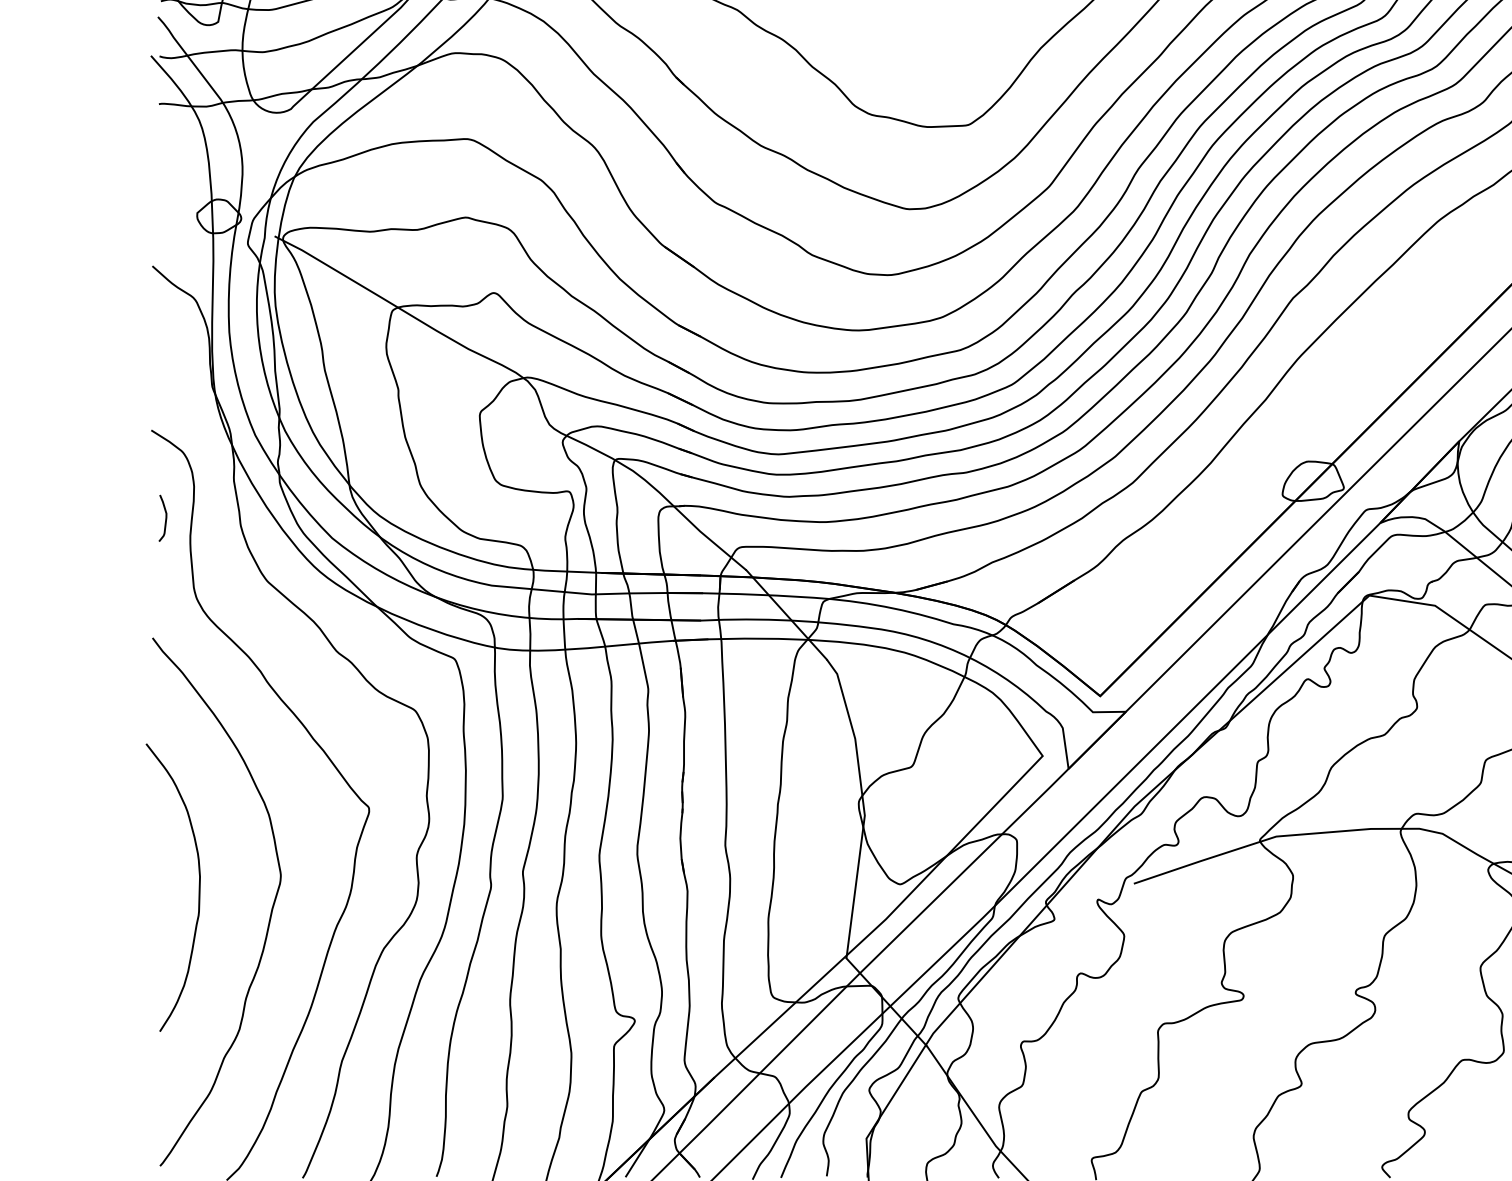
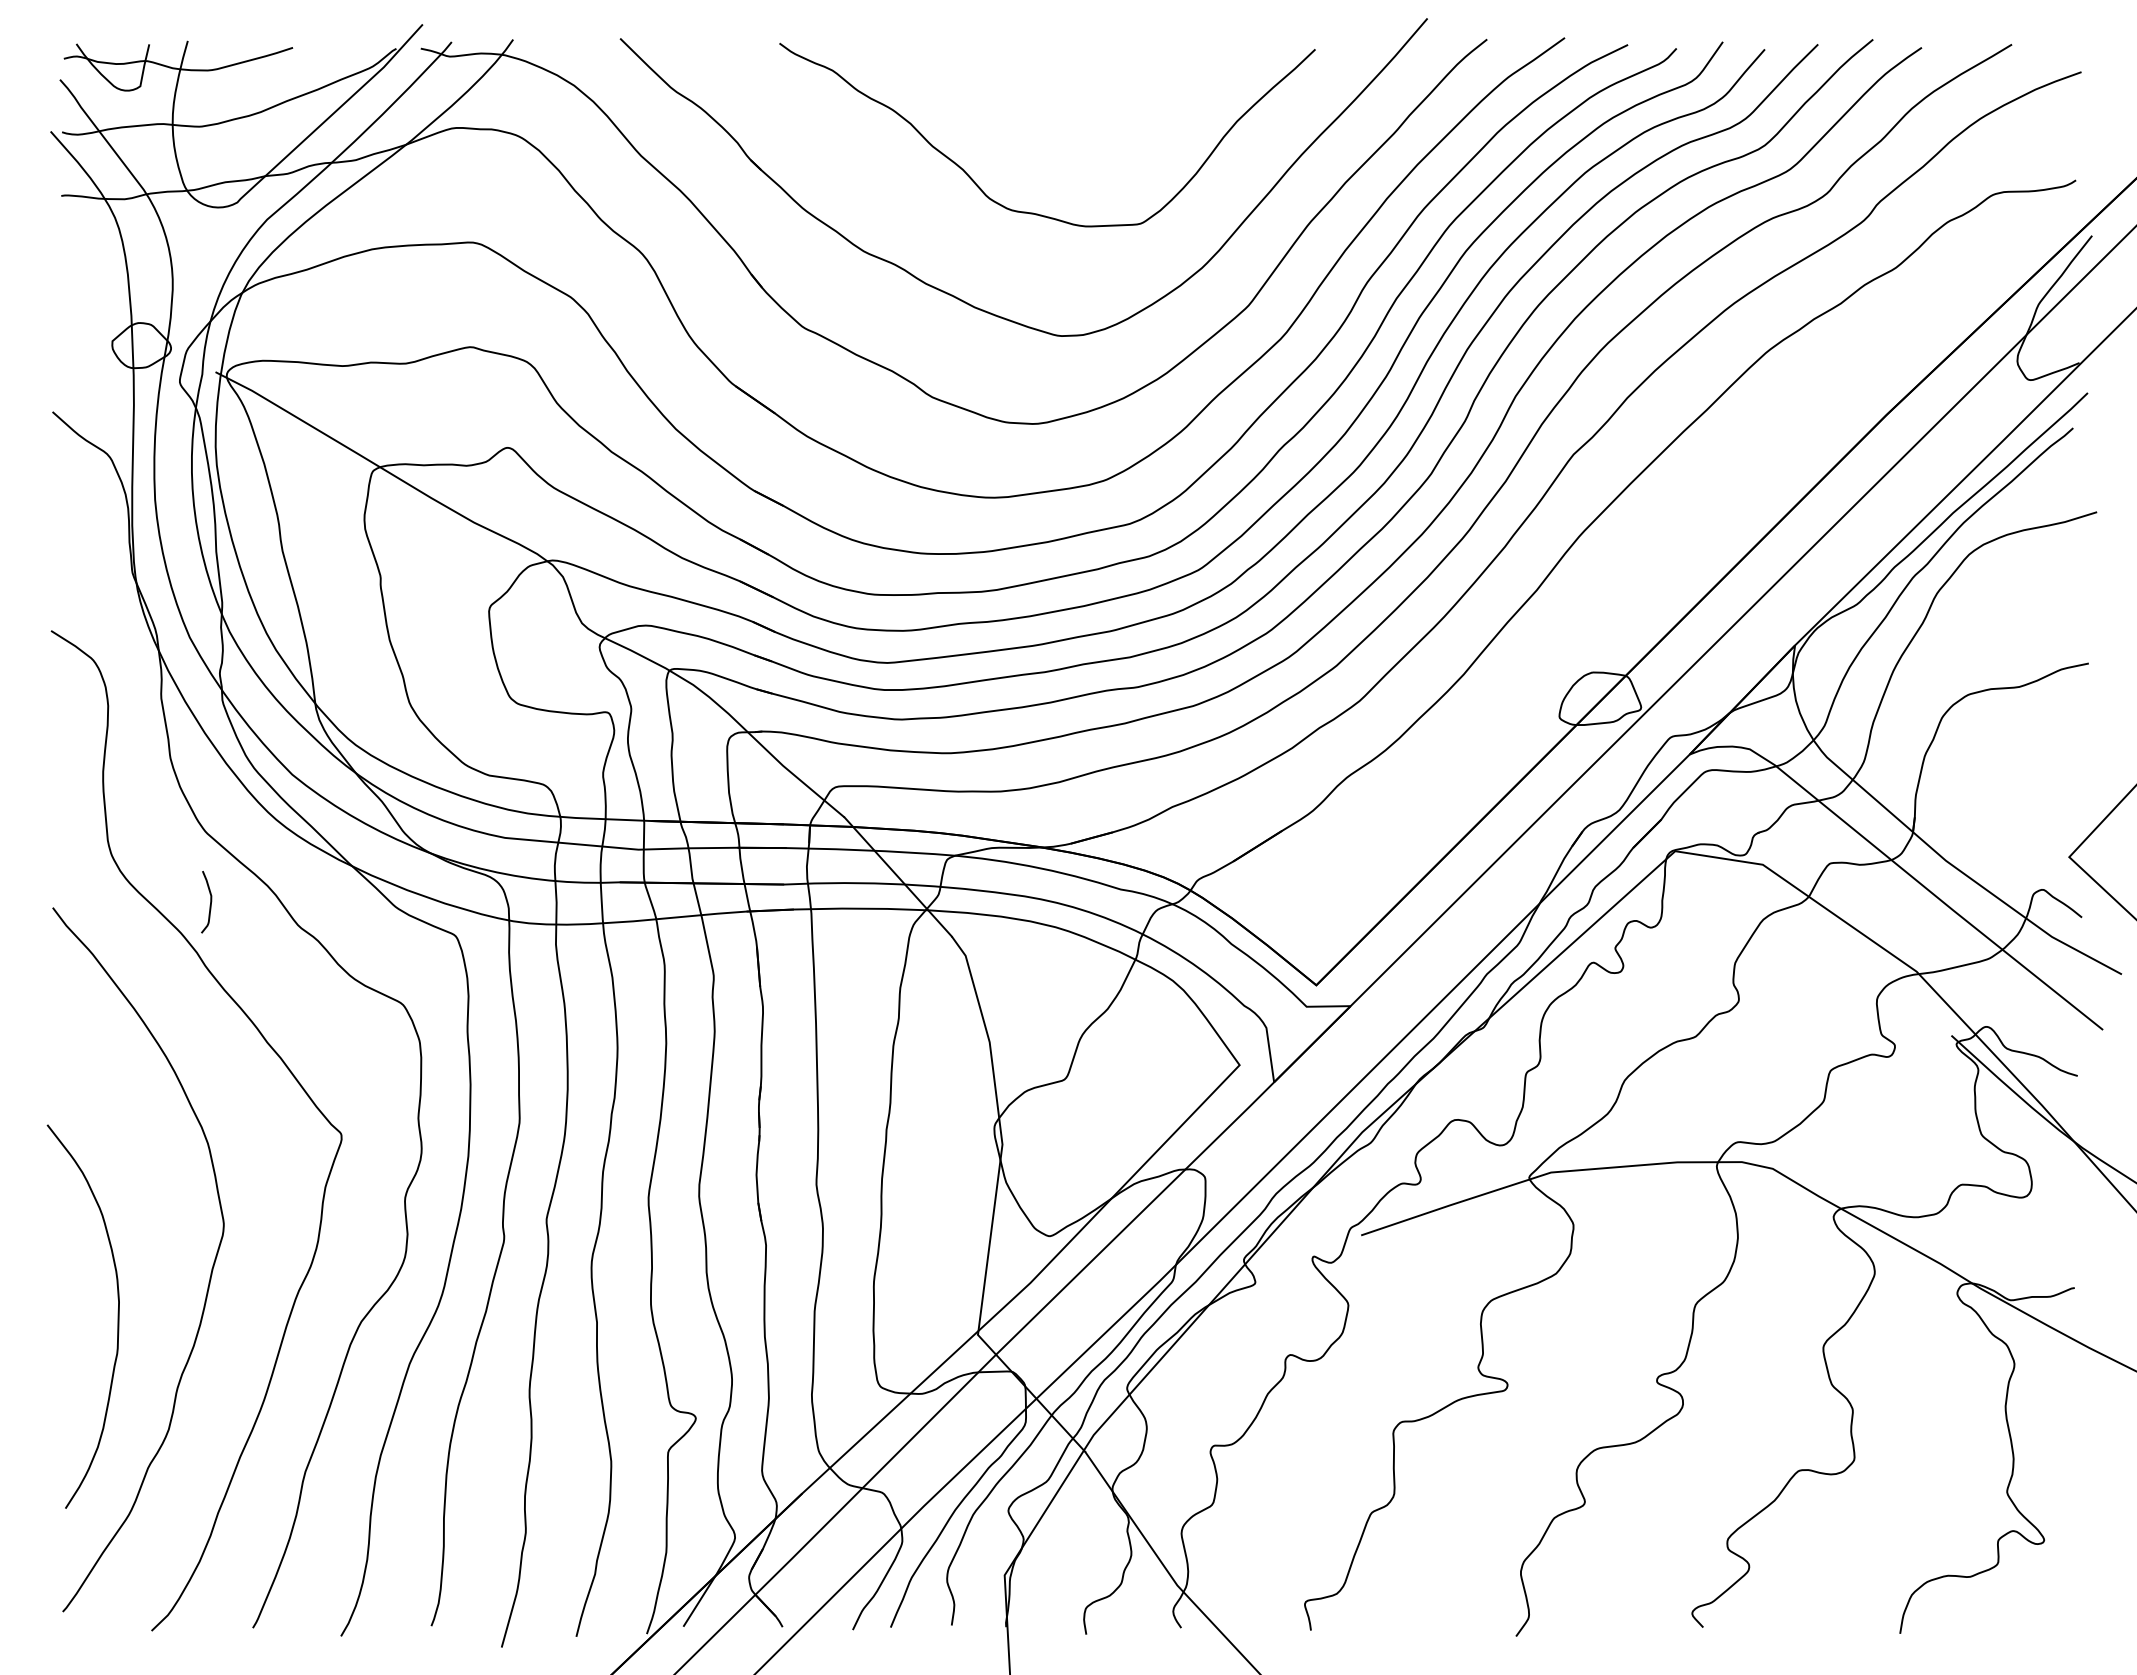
curve: (165, 518) -> (210, 902), moved
curve: (198, 887) -> (117, 1316), moved

